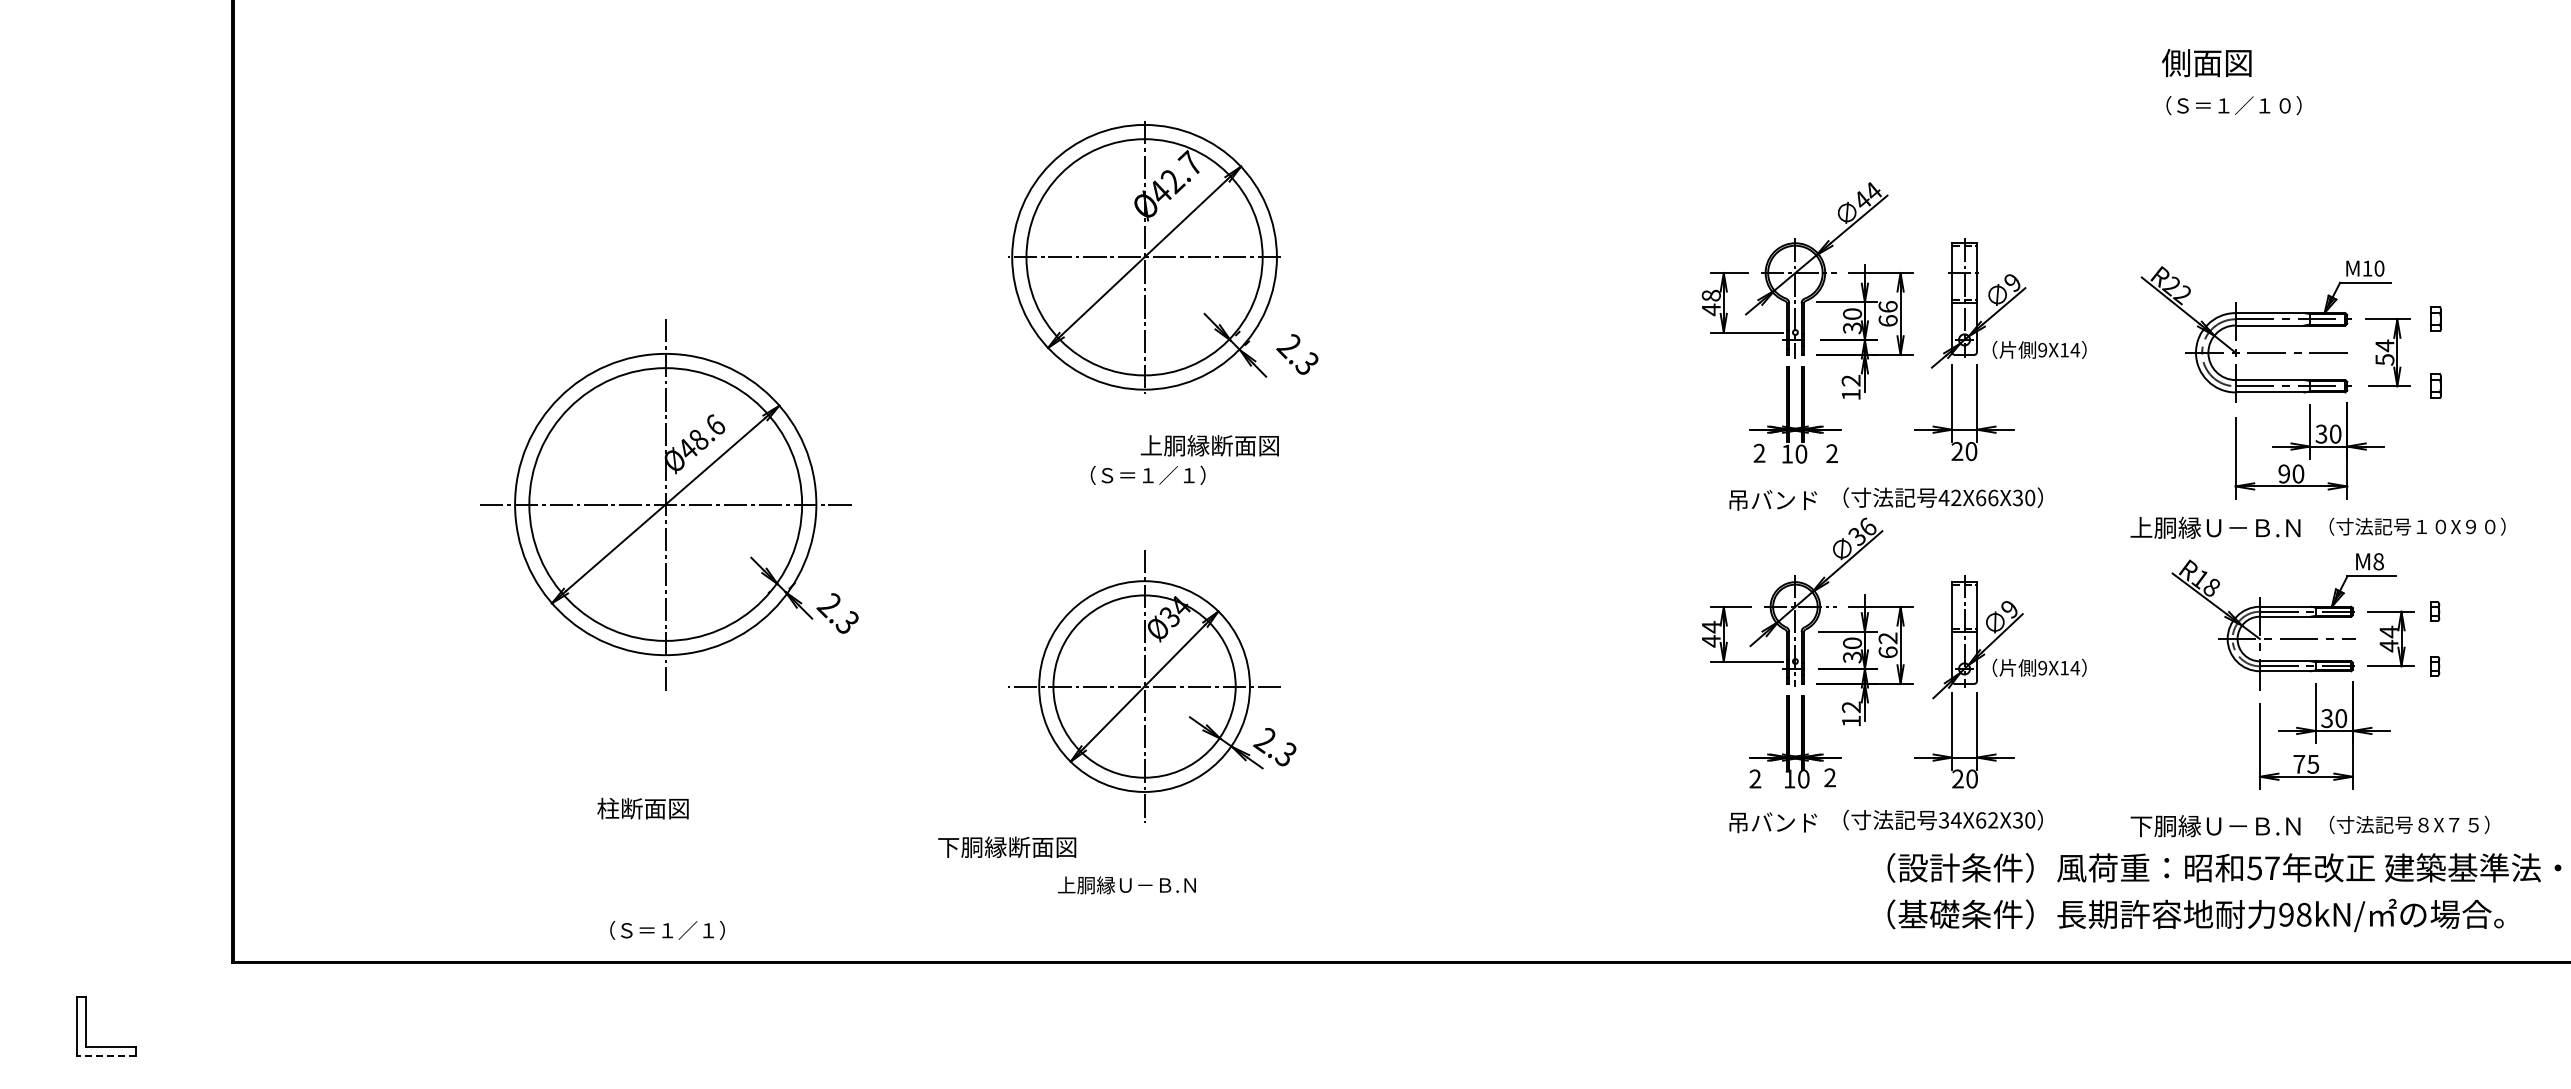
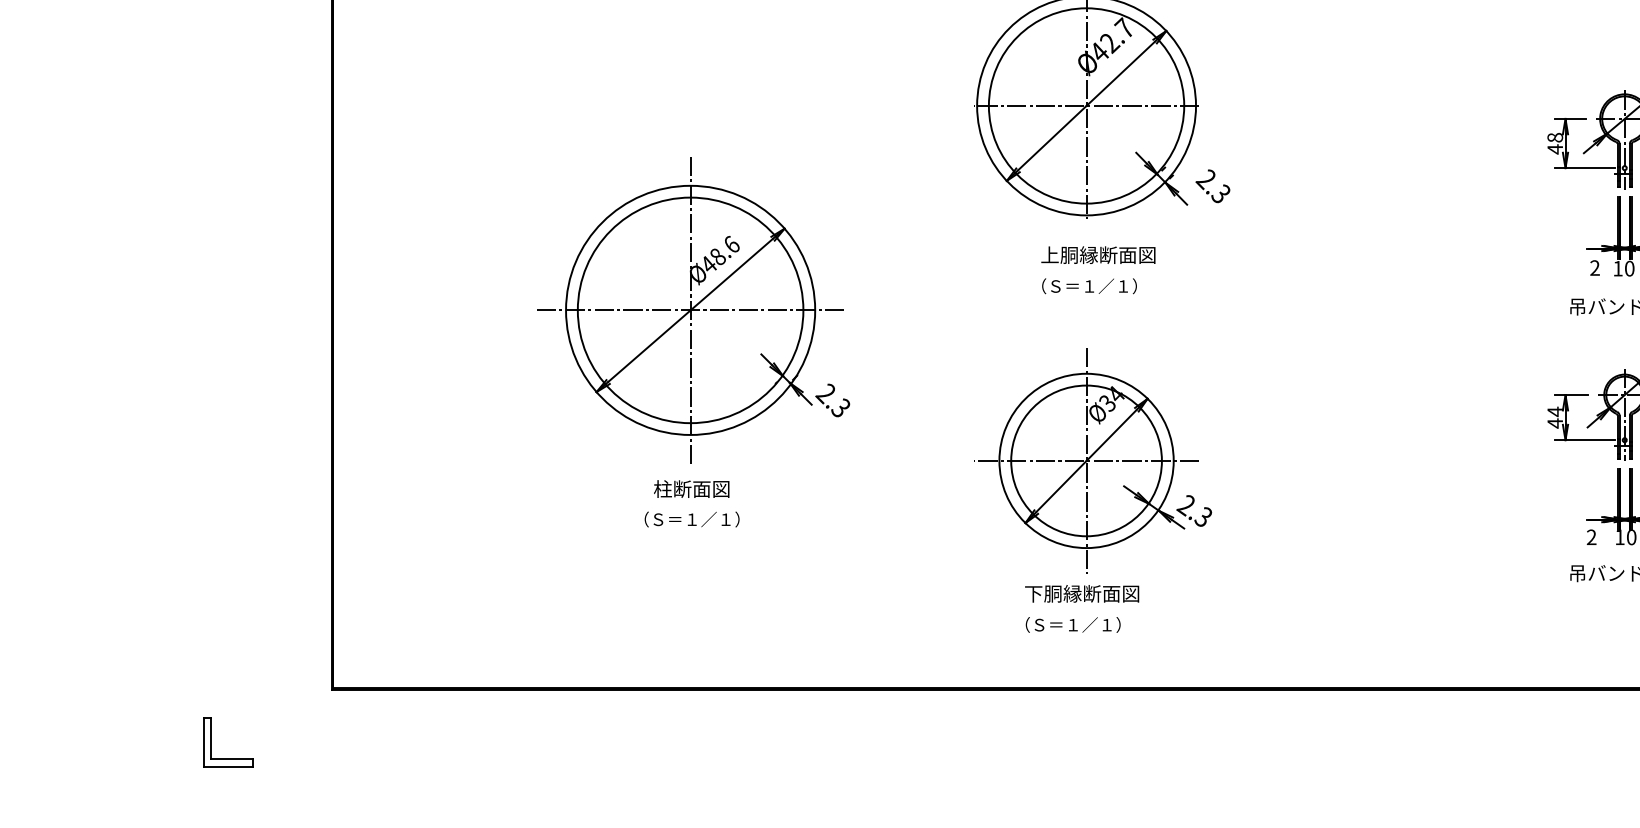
text: (1209, 445) -> (1098, 254), moved
text: (642, 808) -> (691, 488), moved
text: (1007, 846) -> (1082, 593), moved
text: (1126, 884) -> (1071, 624), 上胴縁Ｕ－Ｂ.Ｎ -> （Ｓ＝１／１）
text: (667, 929) -> (692, 518), moved
line: (106, 1056) -> (228, 766), dashed -> solid

